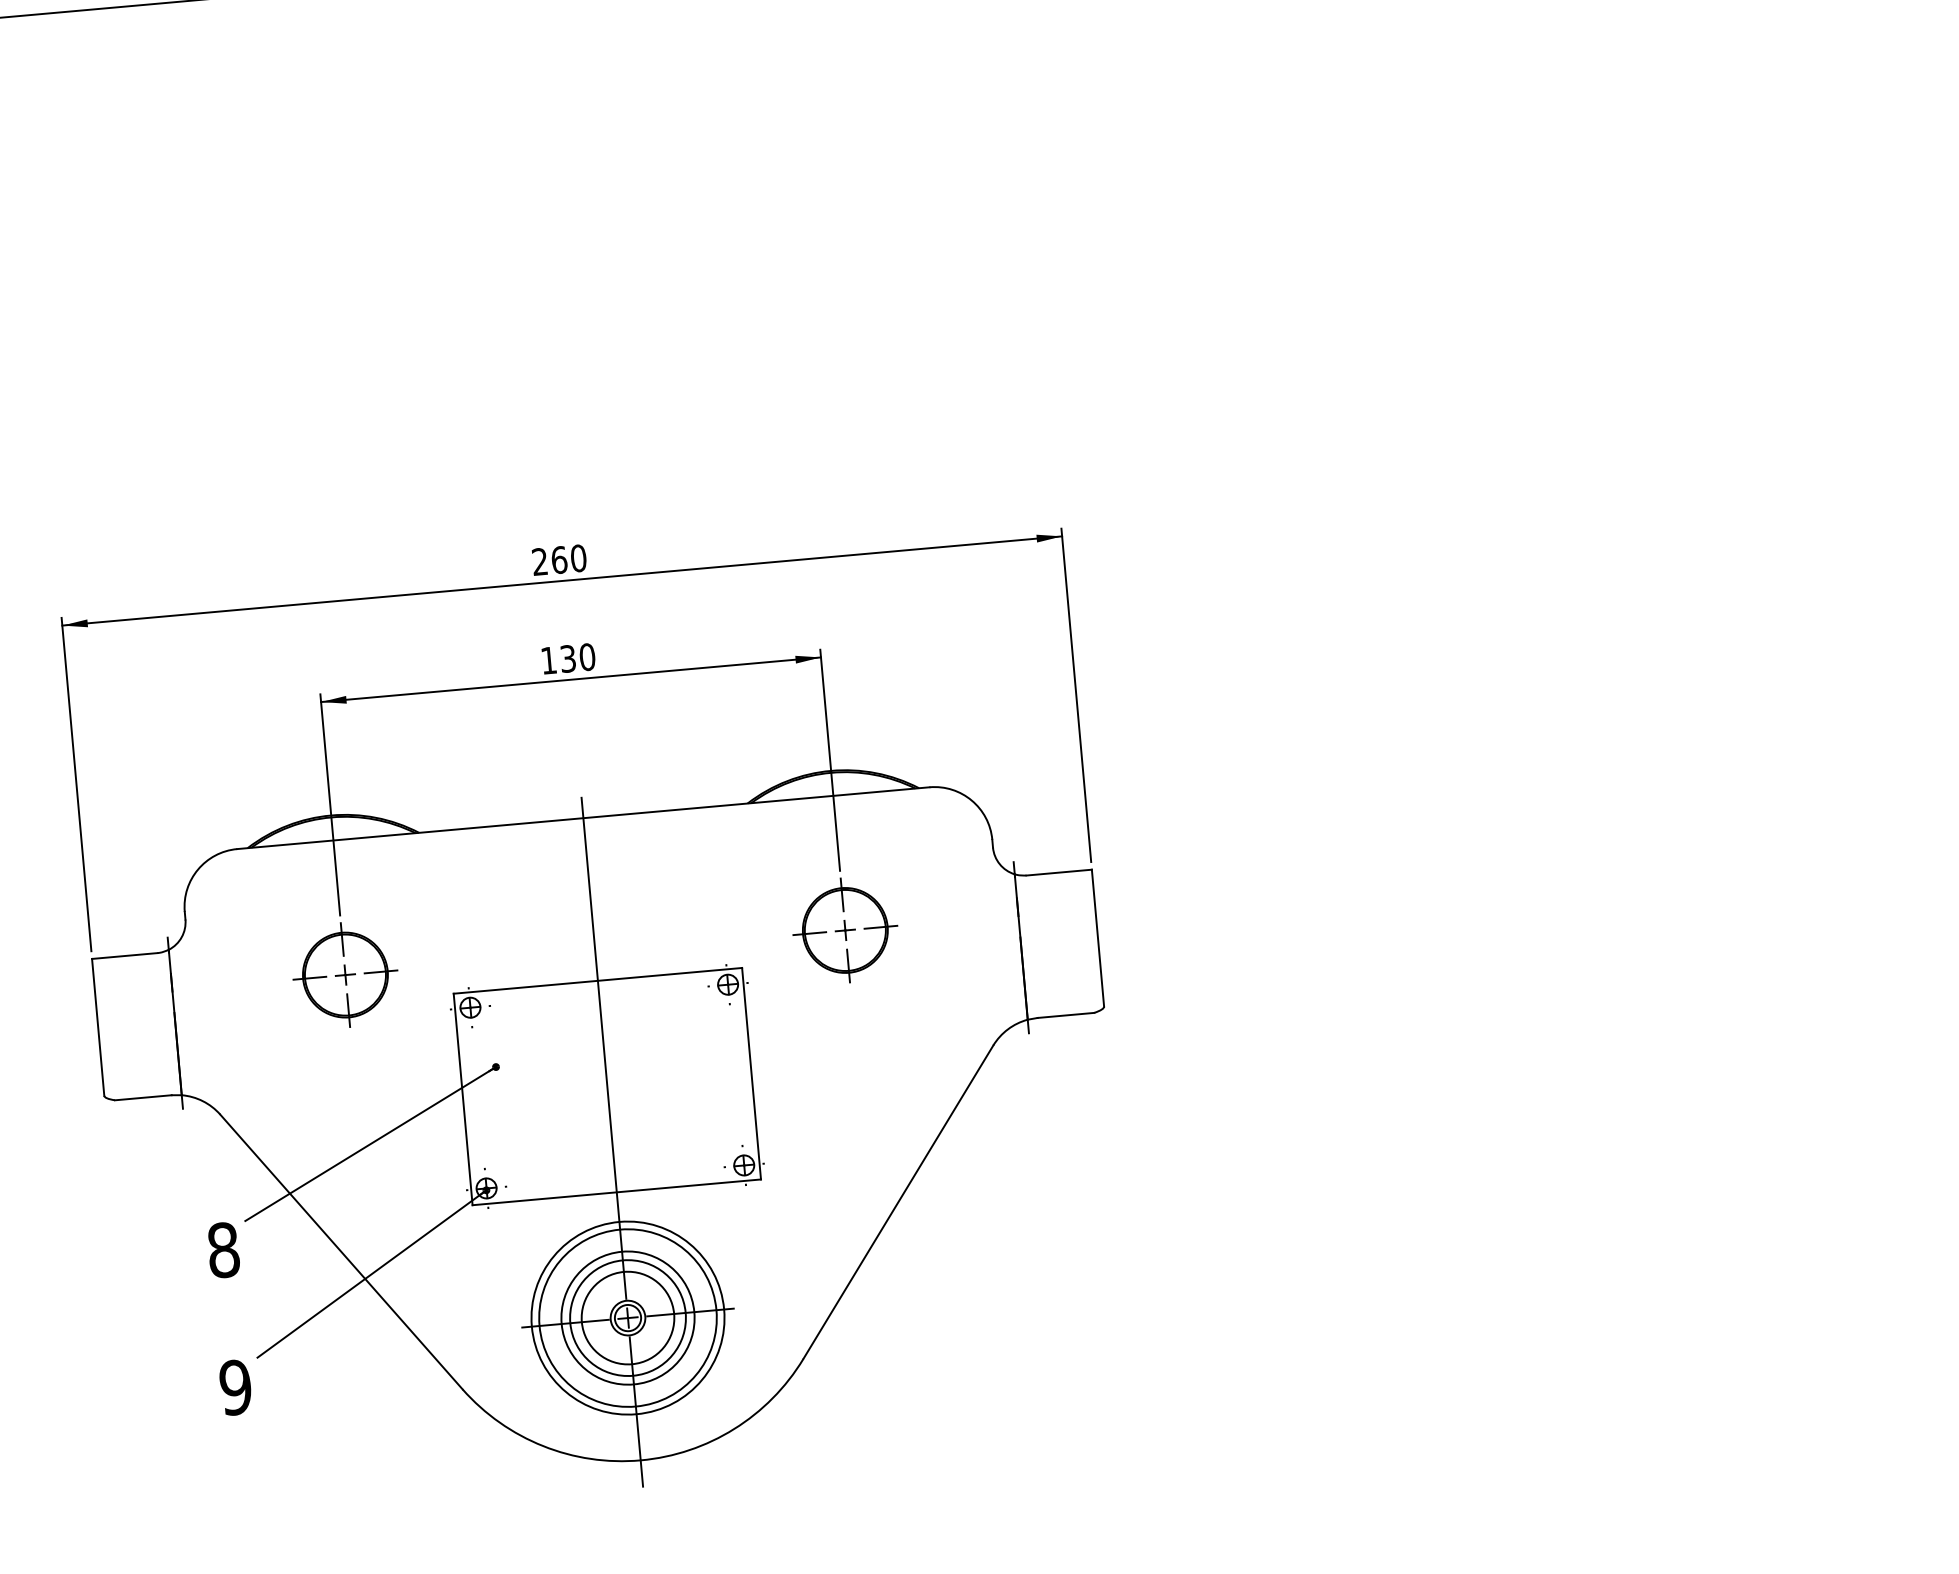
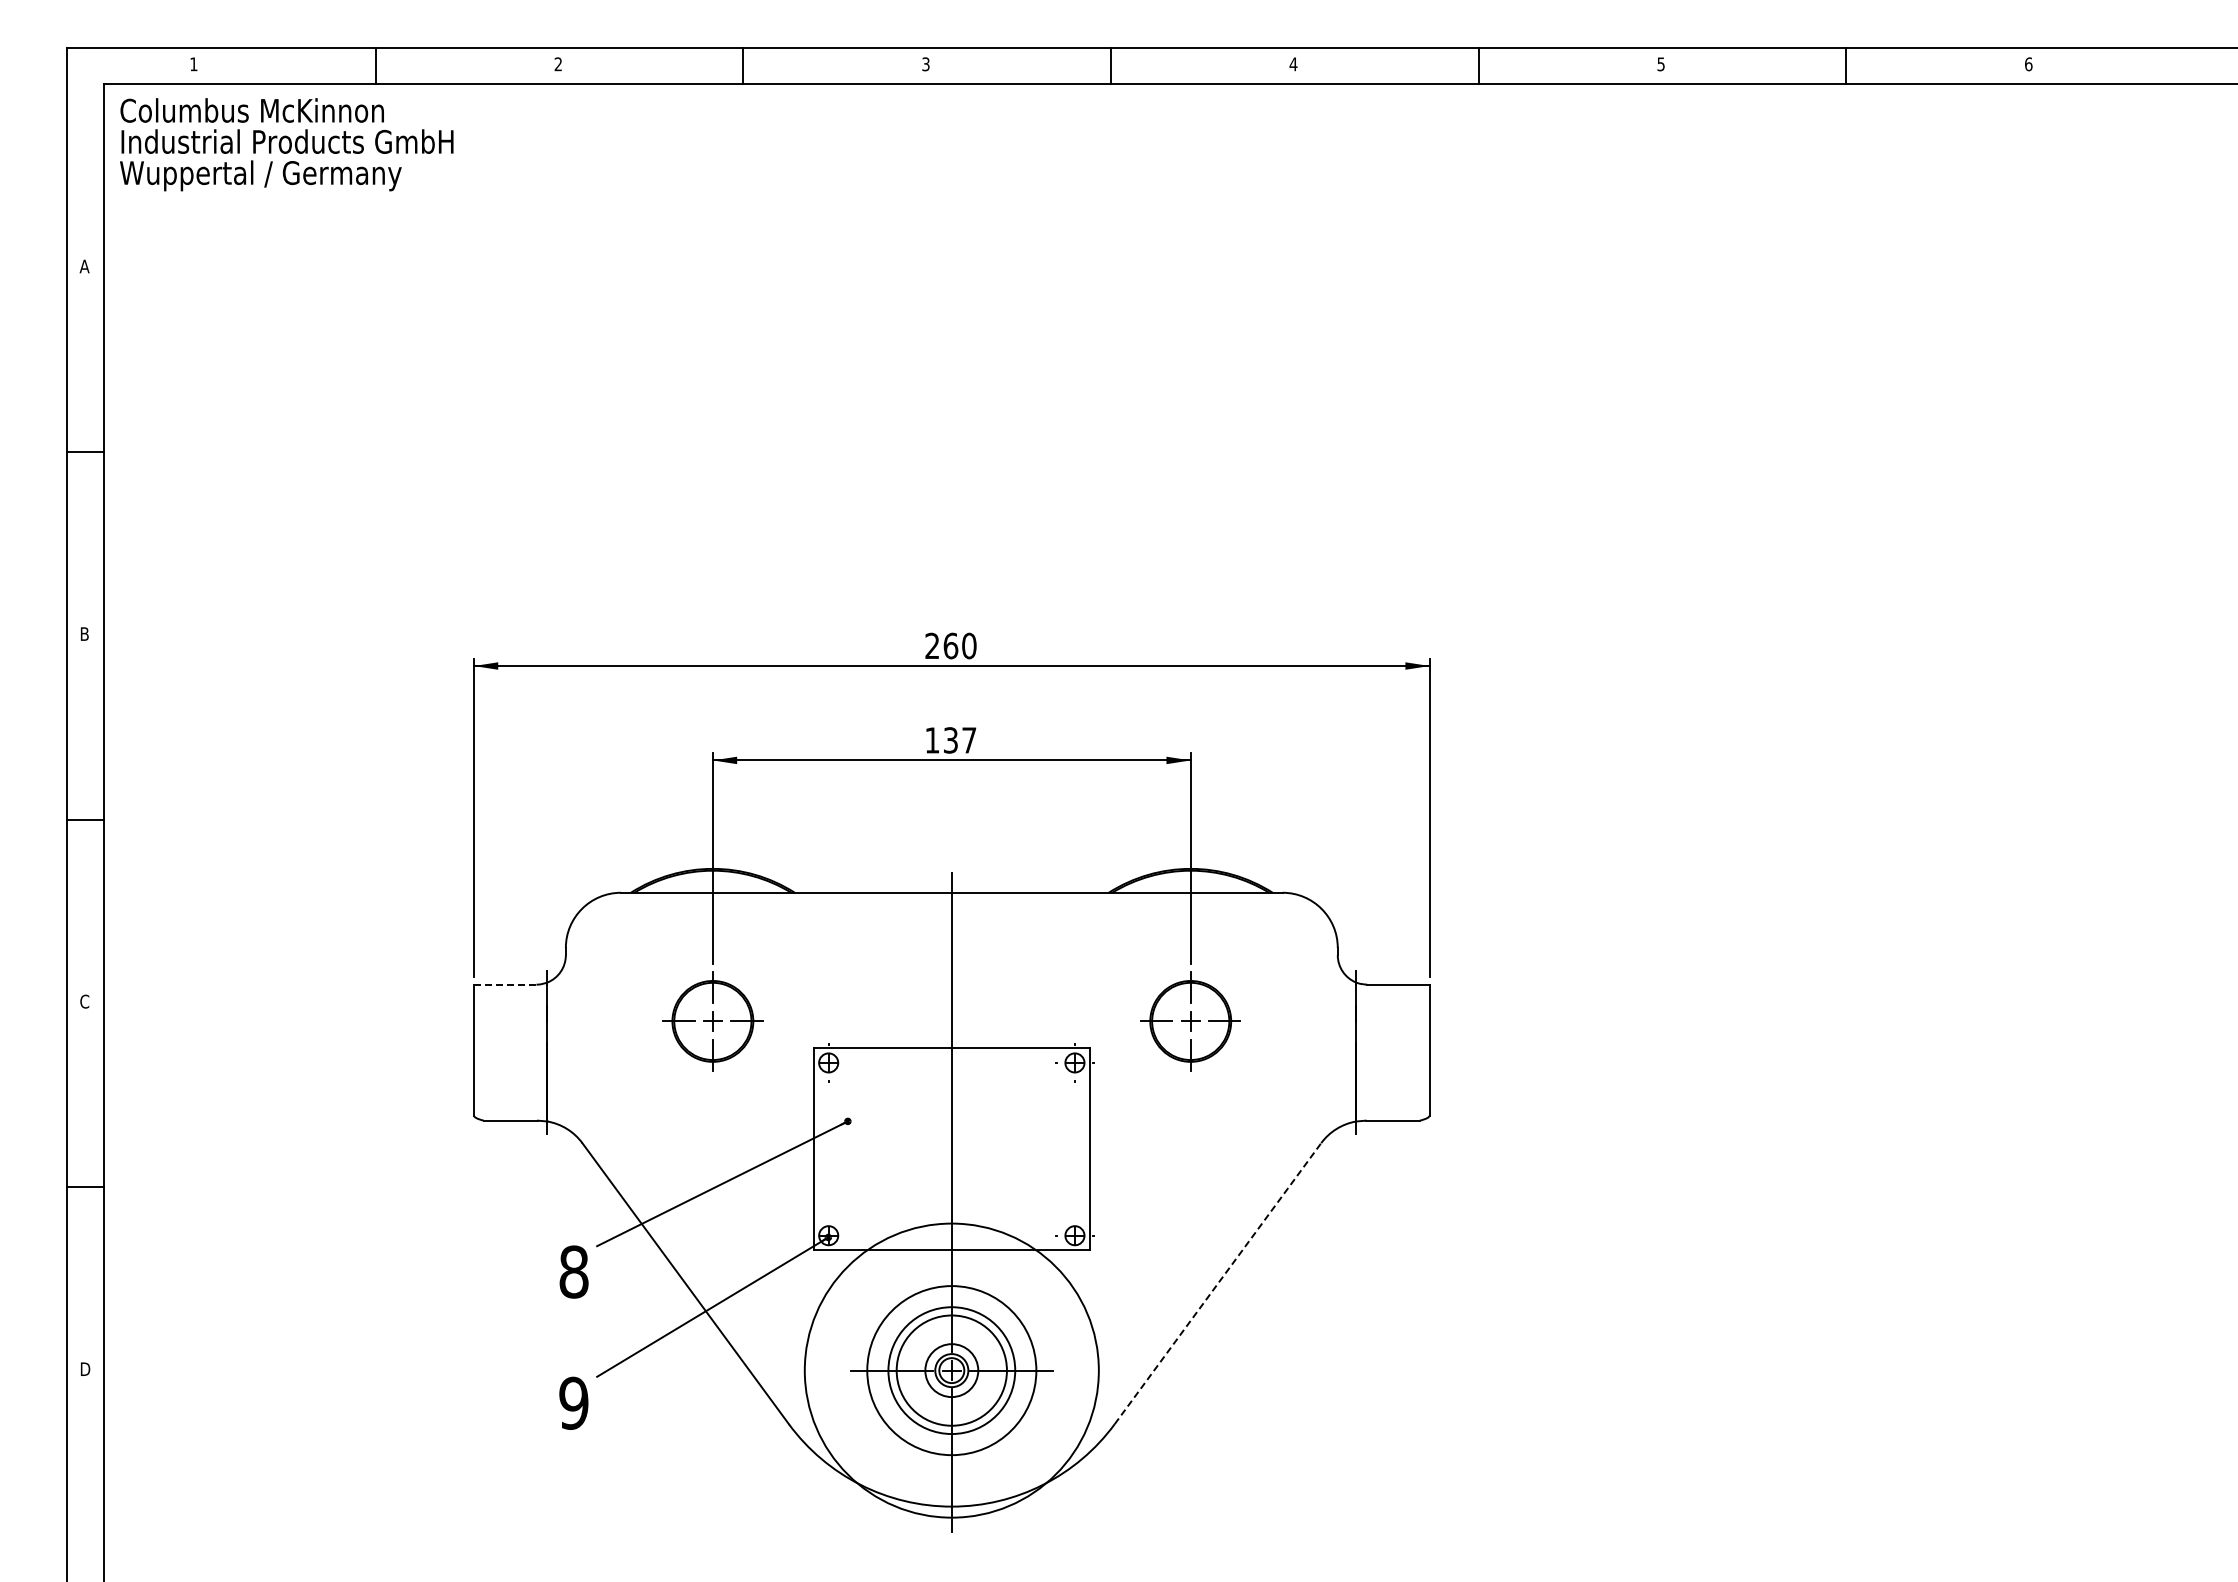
text: (587, 657) -> (969, 740), 130 -> 137
line: (124, 955) -> (504, 984), solid -> dashed
line: (898, 1202) -> (1218, 1283), solid -> dashed
circle: (627, 1317) -> (951, 1370), size x0.6
circle: (627, 1317) -> (951, 1370), size x1.6

